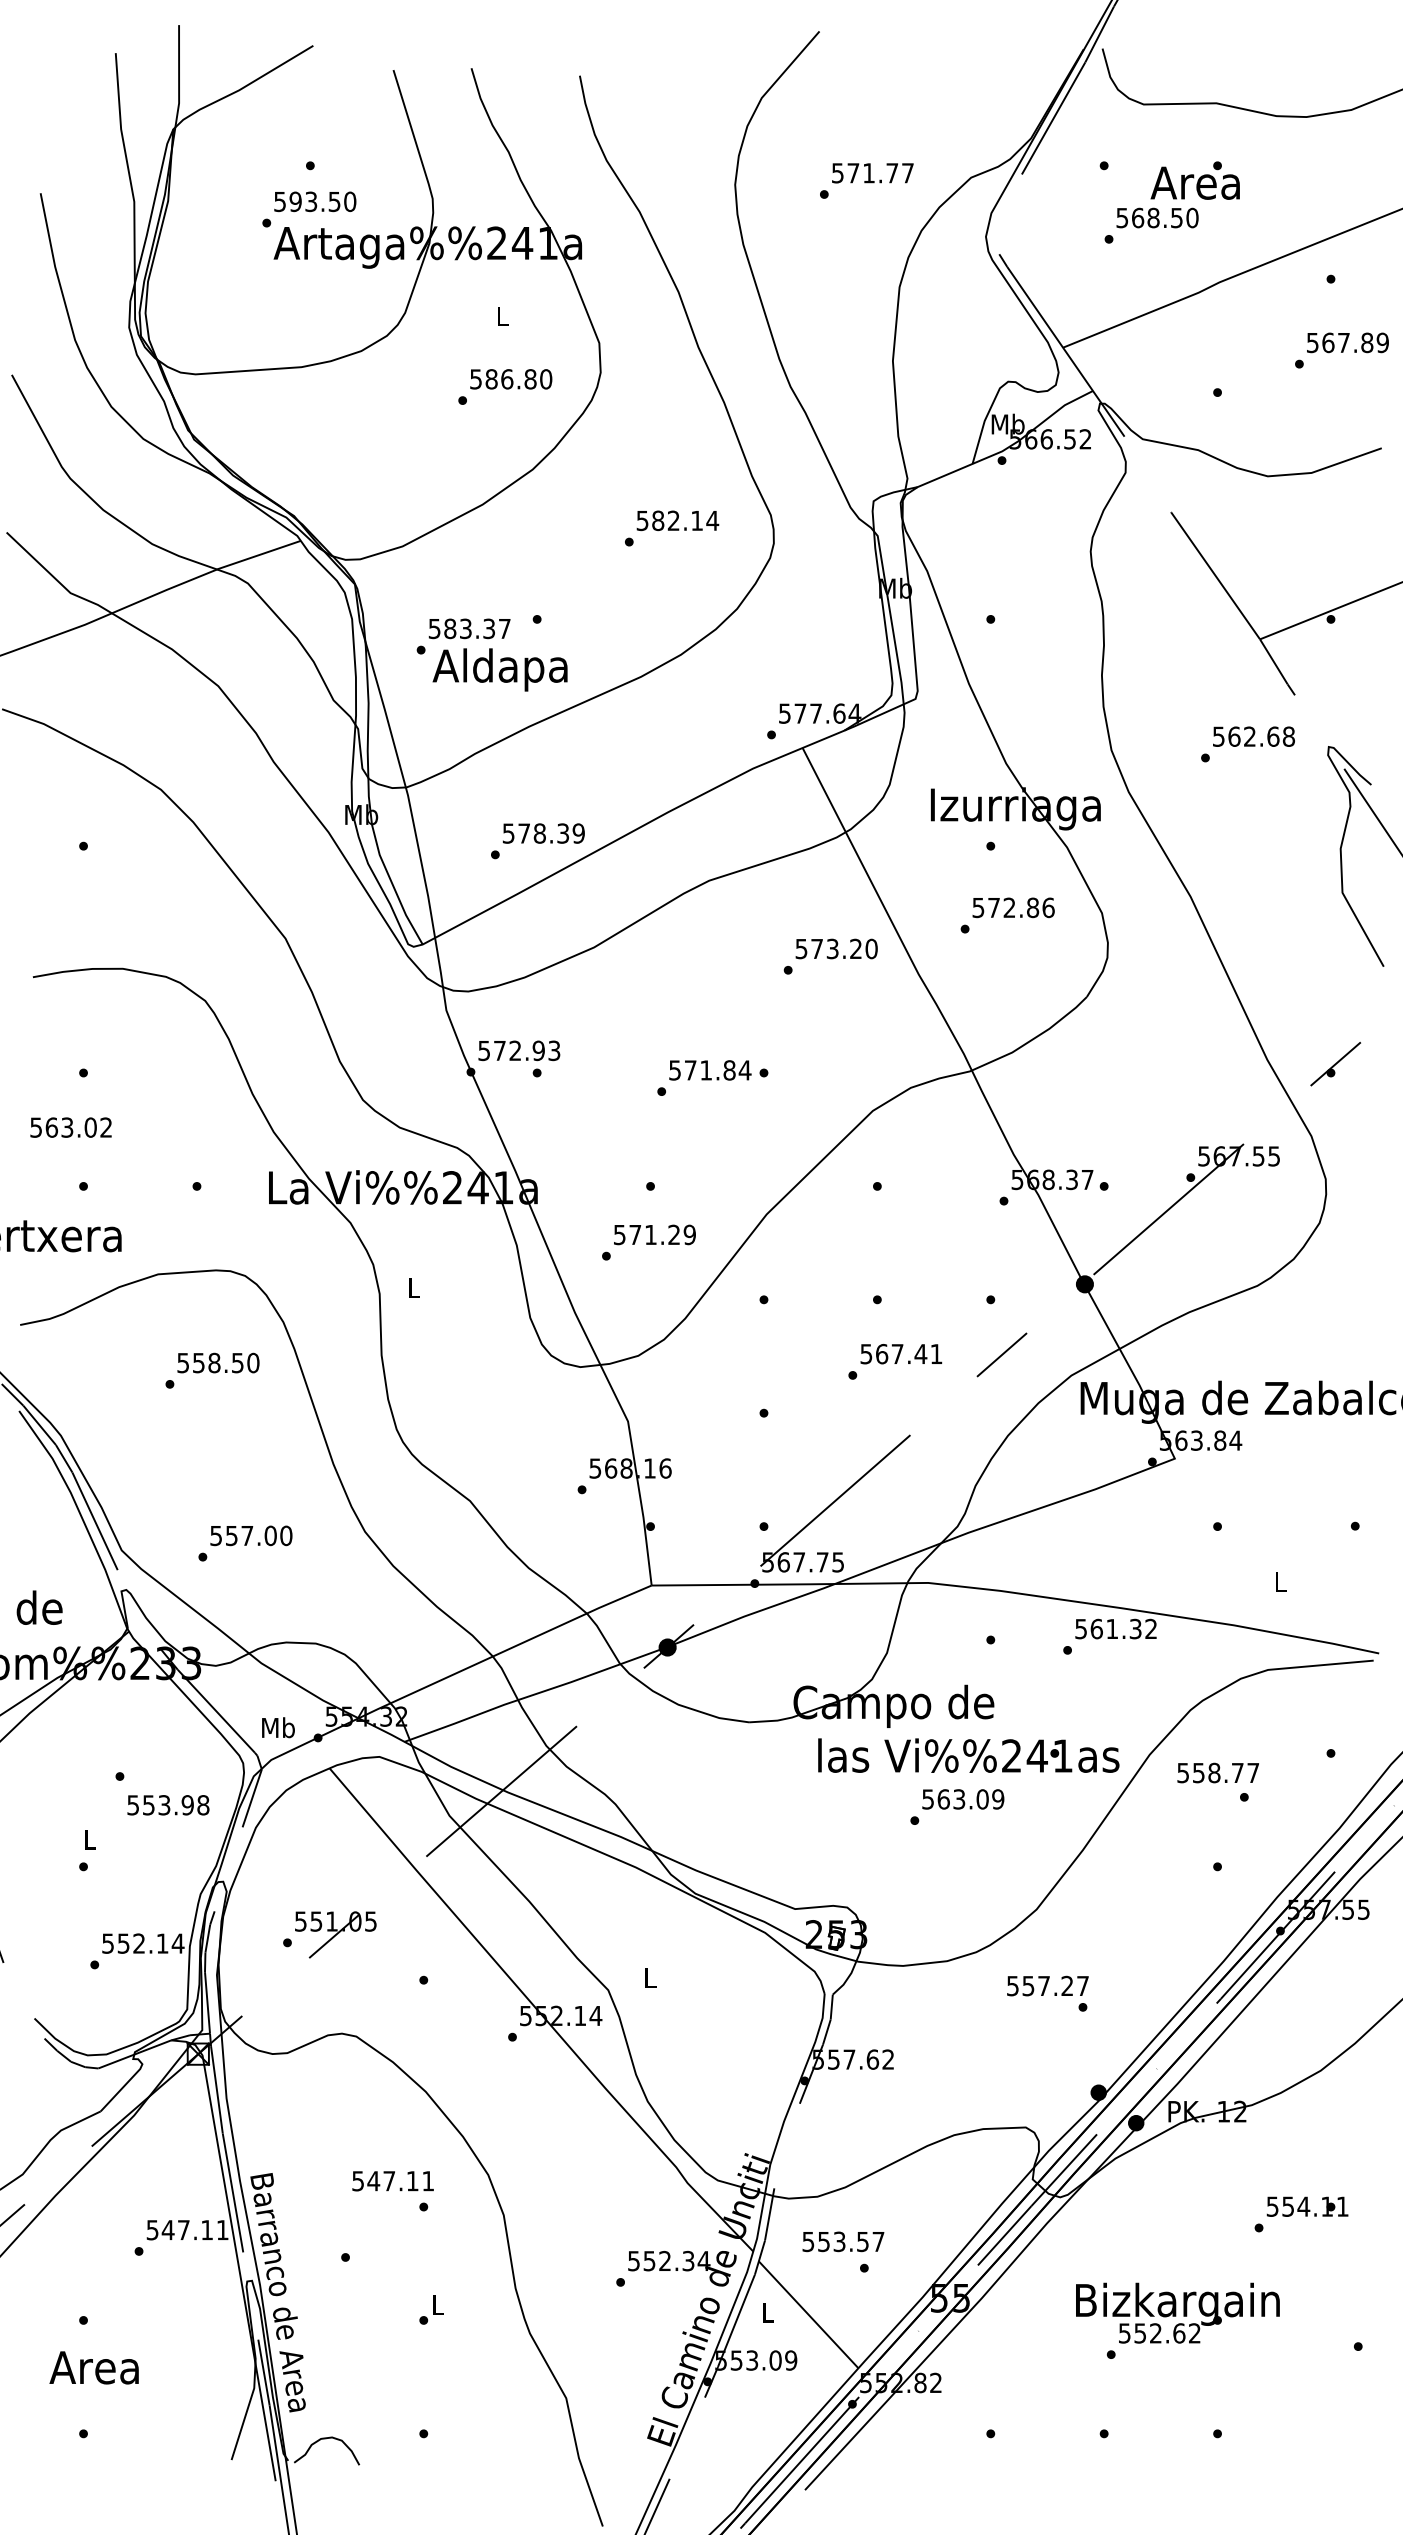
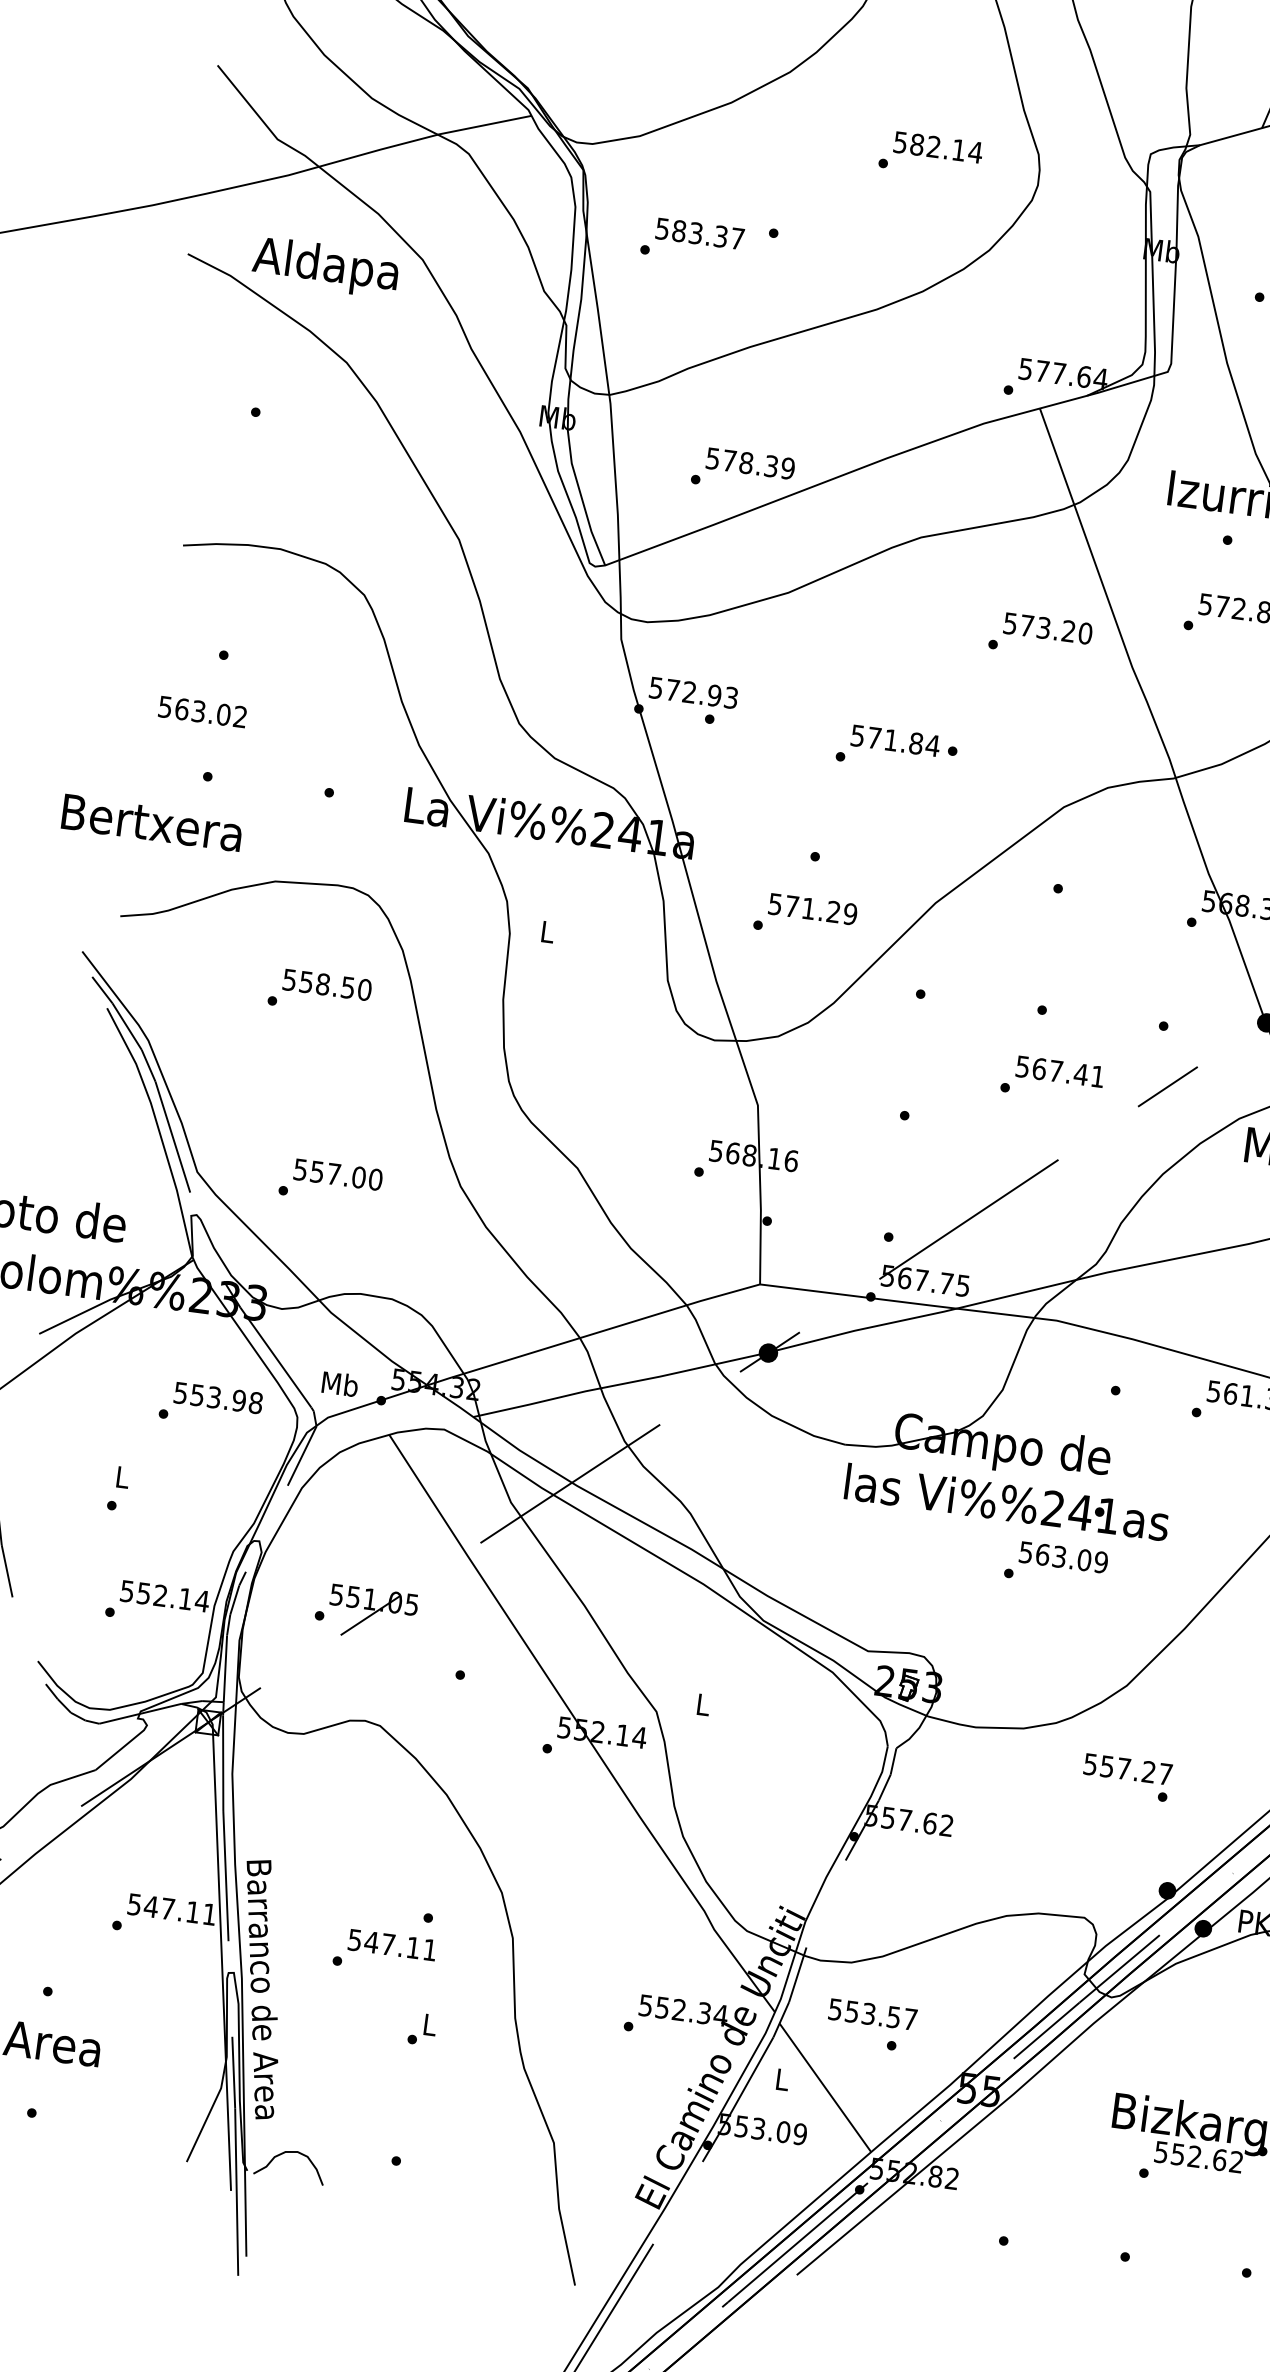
text: (499, 669) -> (324, 266), moved
text: (968, 1755) -> (1006, 1502), moved
text: (168, 1805) -> (218, 1398), moved
text: (392, 2181) -> (391, 1945), moved

